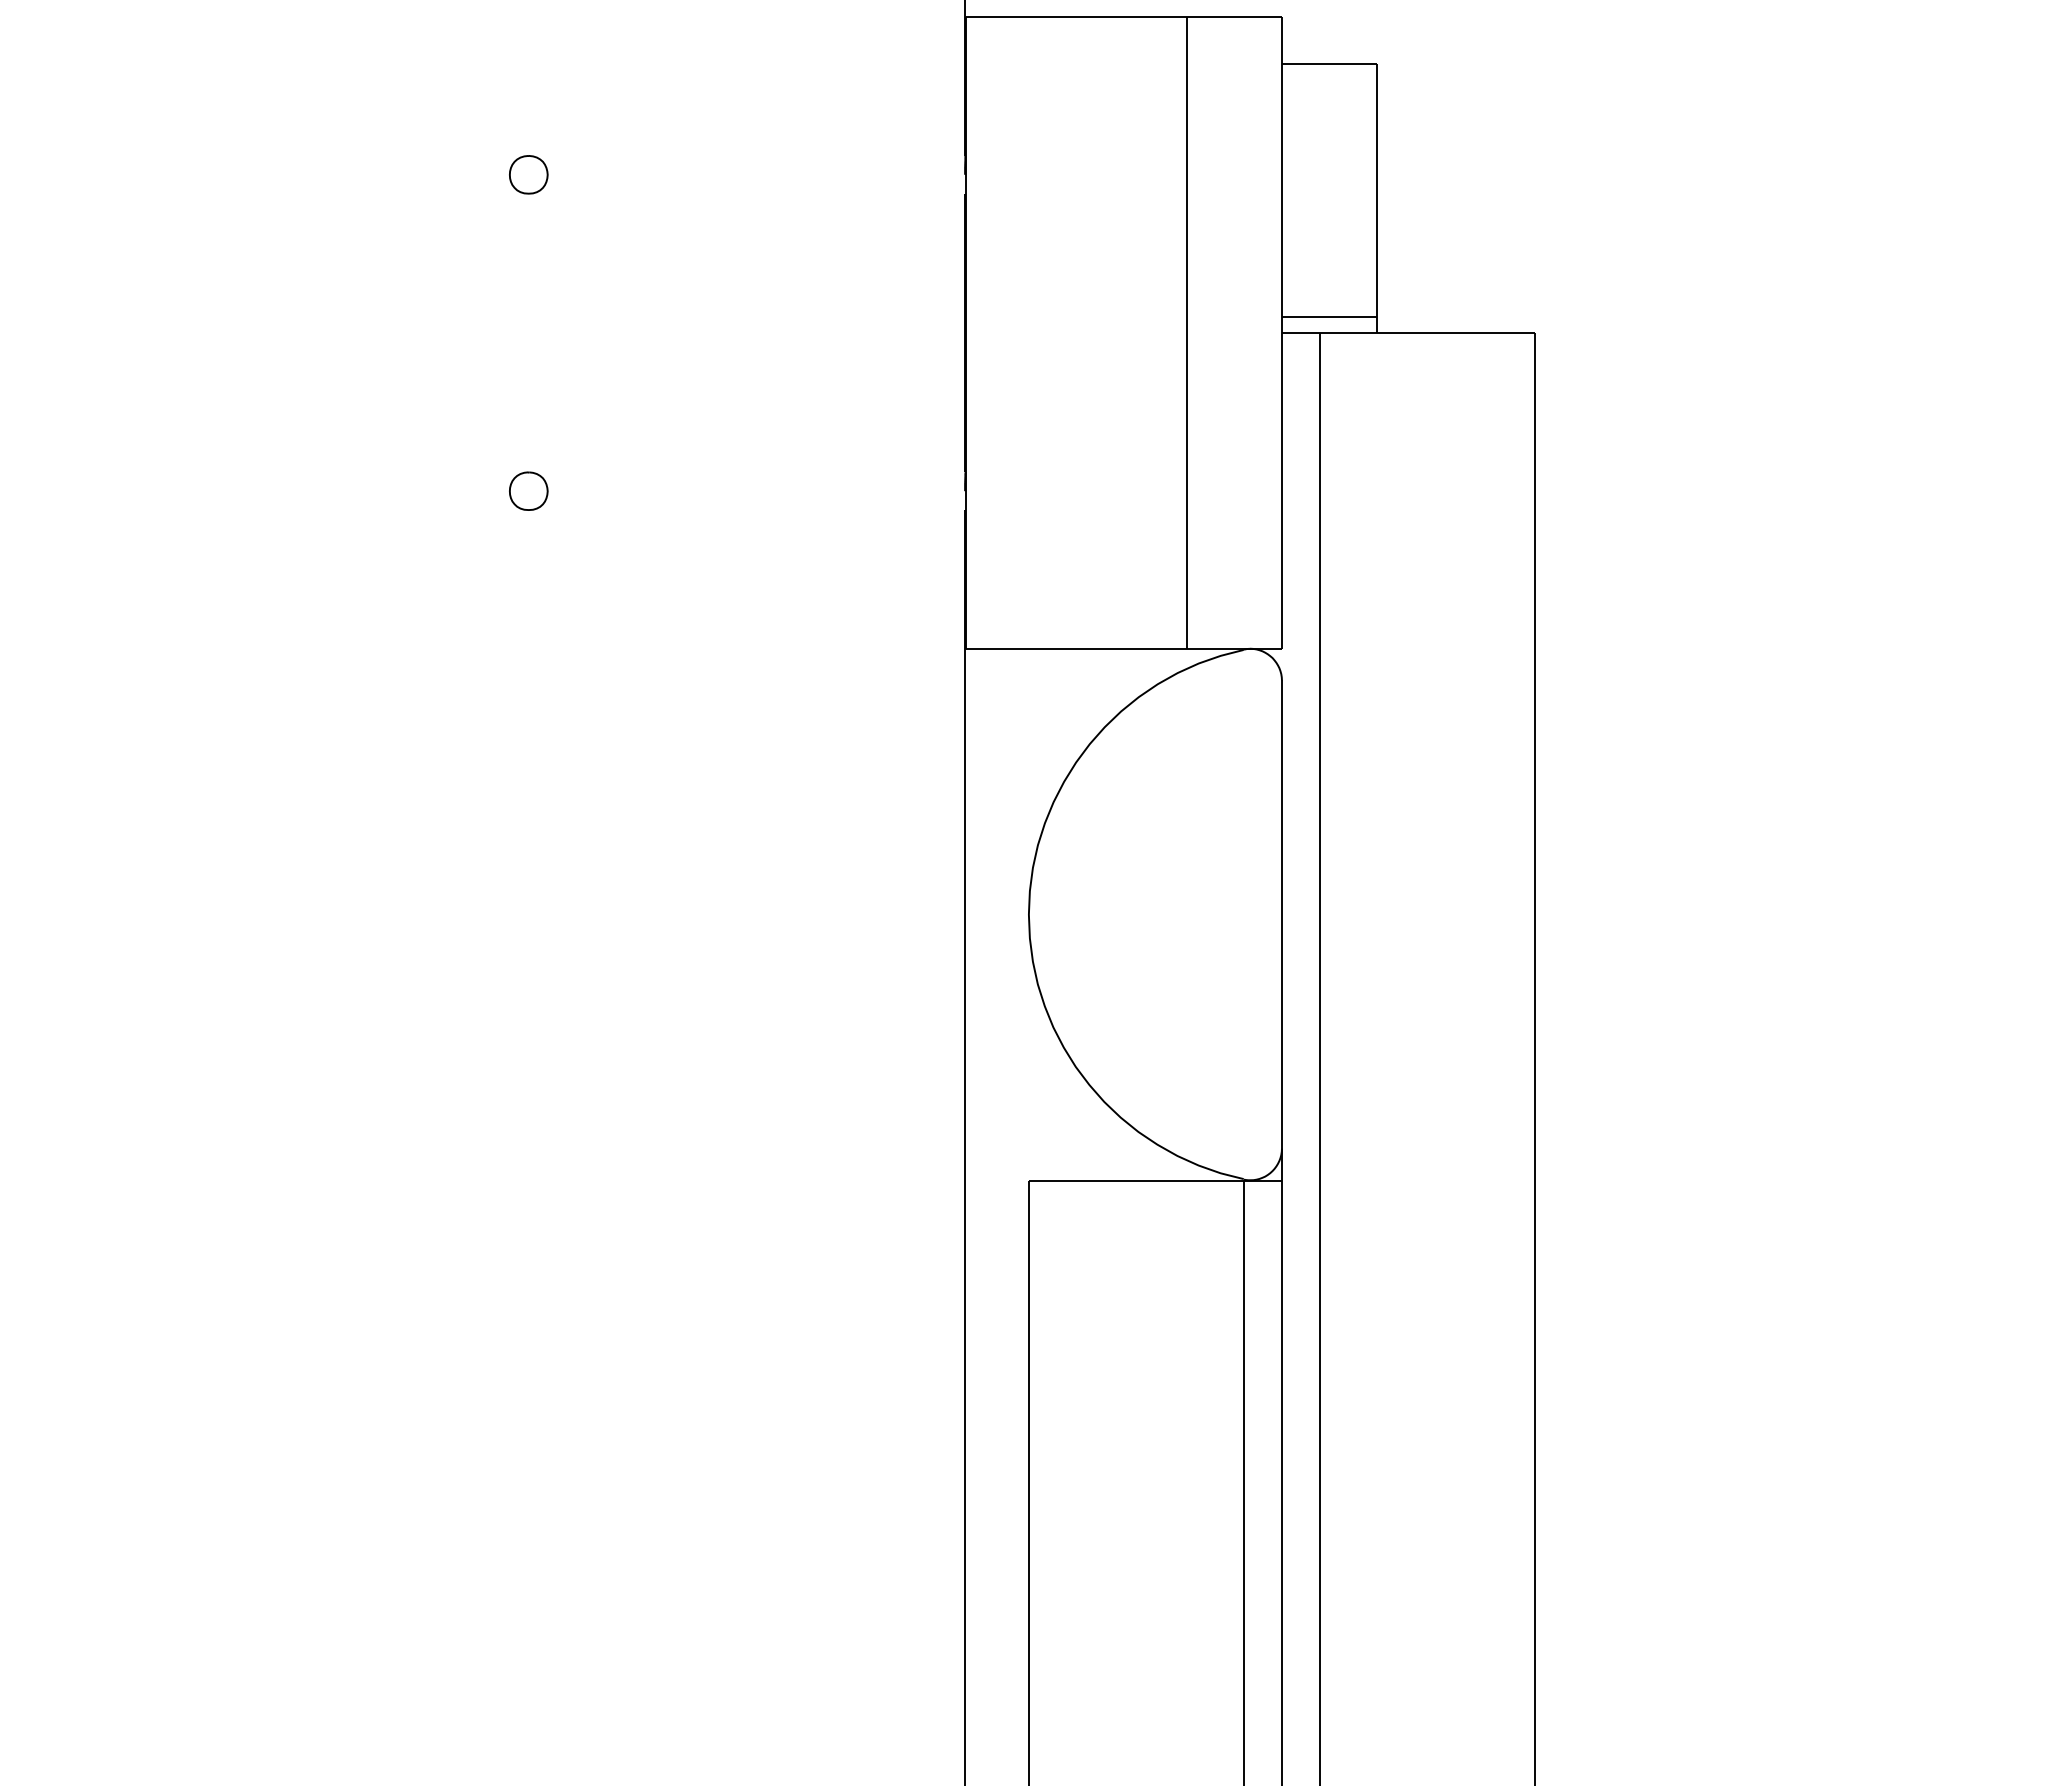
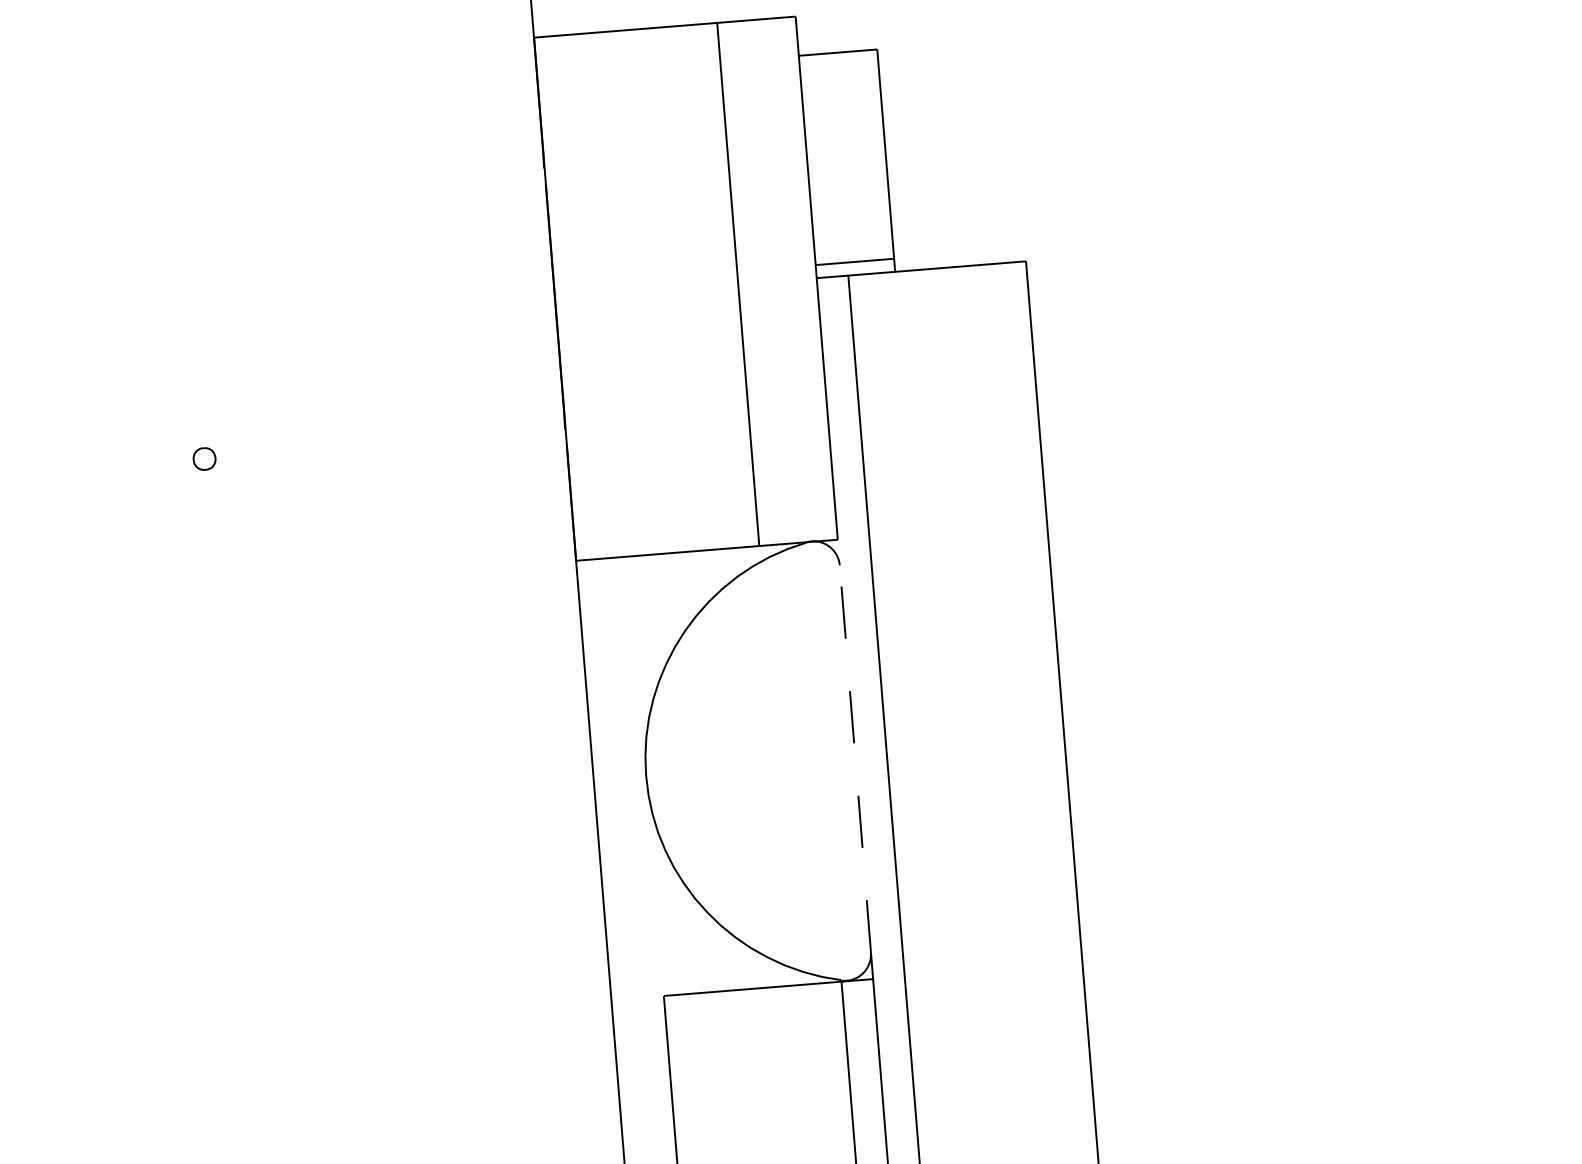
part: (528, 174) -> (183, 197), removed
part: (528, 490) -> (204, 458), size x0.7
line: (1281, 914) -> (854, 758), solid -> dashed

